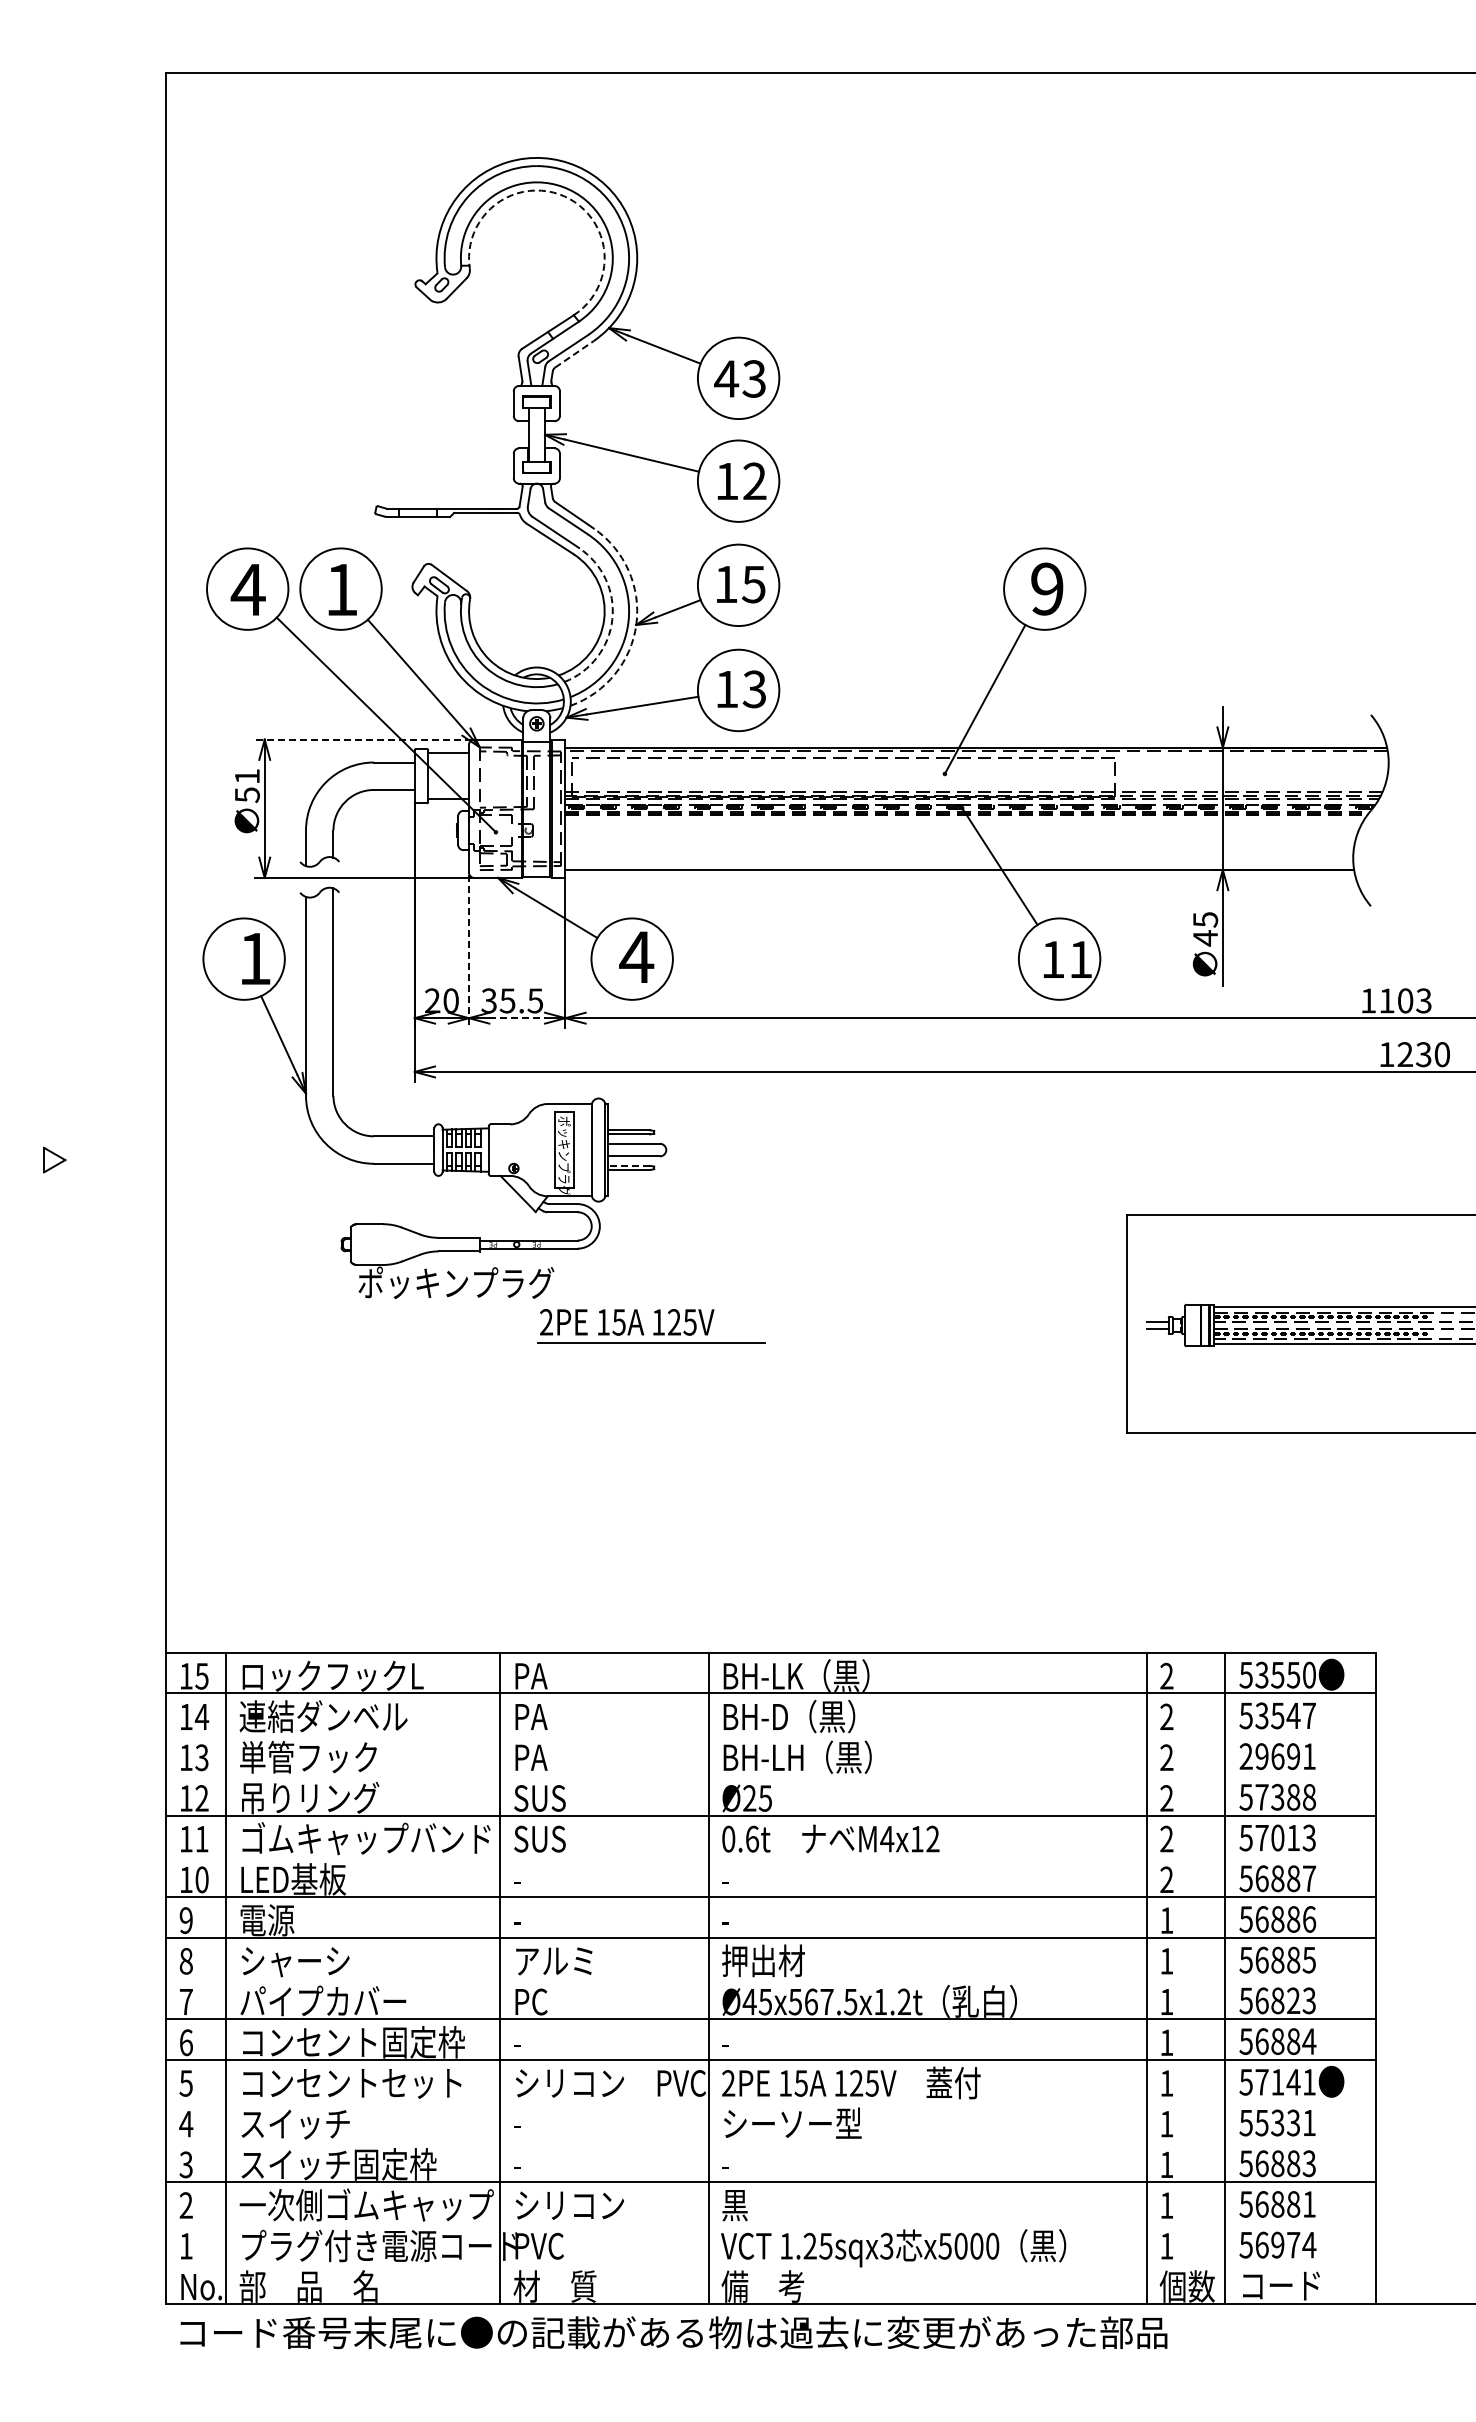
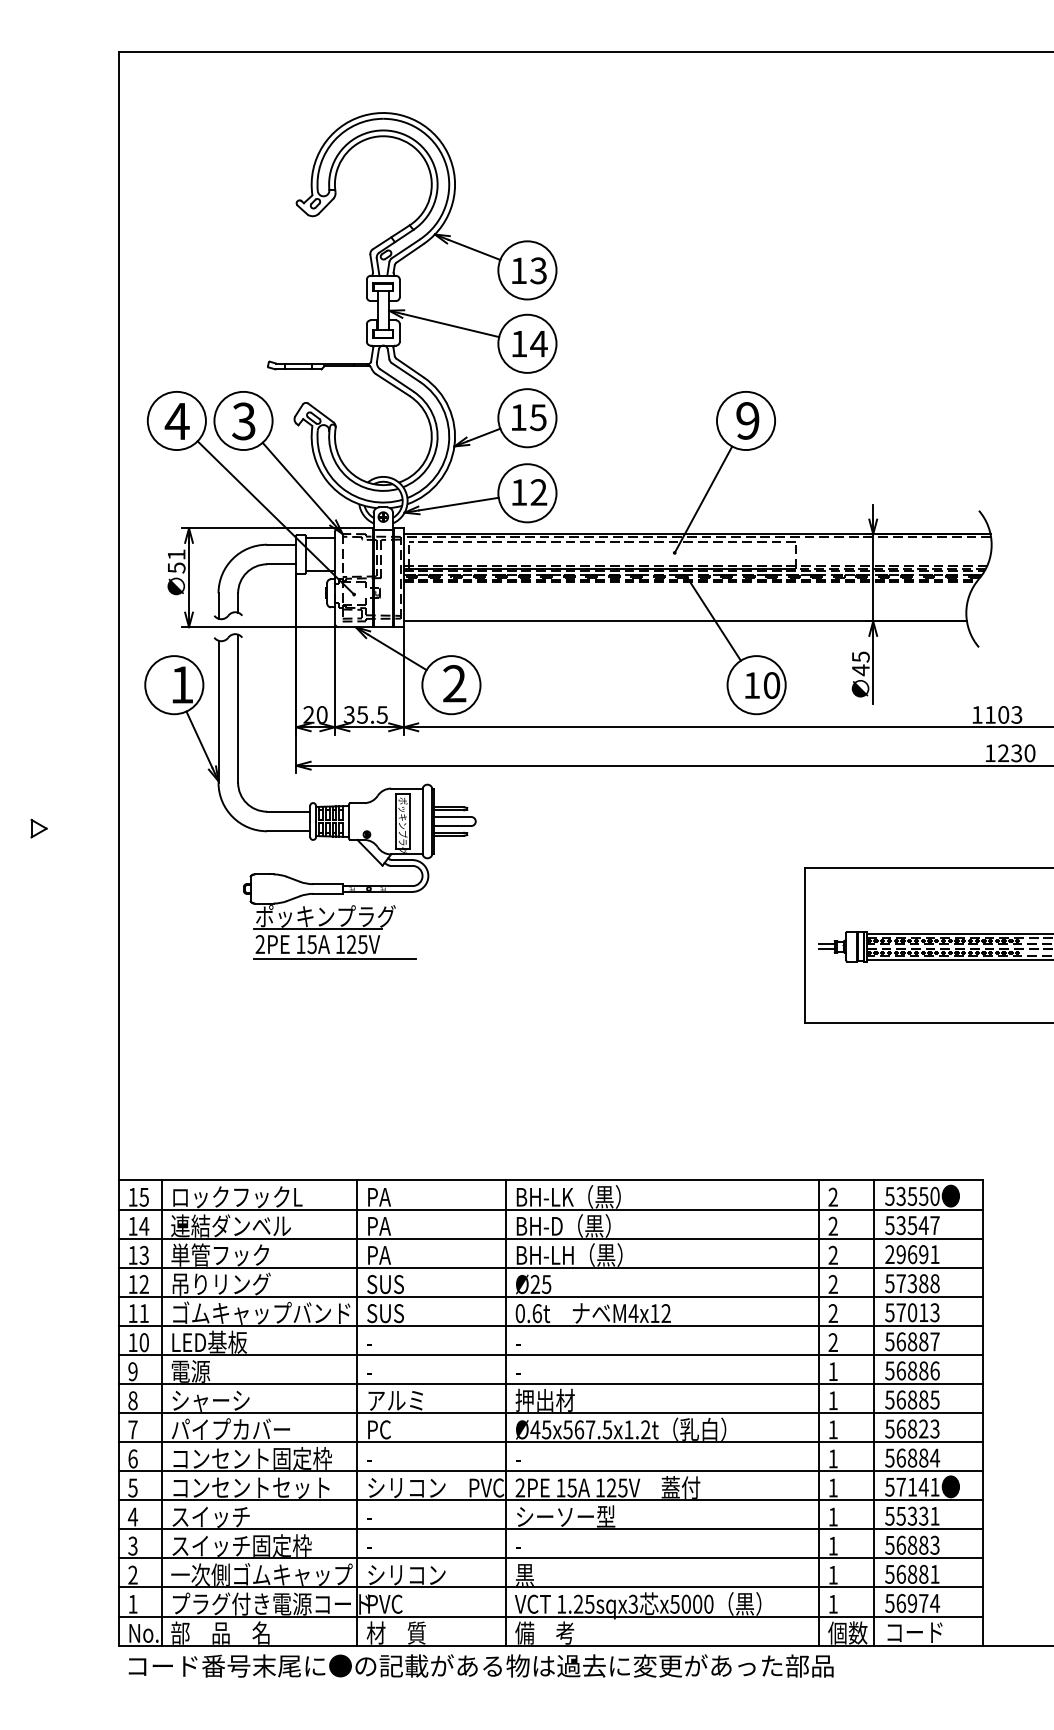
arc: (564, 196) -> (403, 140), dashed -> solid
line: (574, 354) -> (410, 253), dashed -> solid
text: (726, 378) -> (518, 270), 43 -> 13
text: (754, 480) -> (538, 343), 12 -> 14
text: (340, 589) -> (243, 421), 1 -> 3
arc: (612, 619) -> (437, 442), dashed -> solid
arc: (636, 624) -> (454, 446), dashed -> solid
text: (754, 689) -> (538, 492), 13 -> 12
line: (363, 739) -> (259, 528), dashed -> solid
line: (469, 951) -> (335, 679), dashed -> solid
text: (636, 956) -> (454, 683), 4 -> 2
text: (1080, 959) -> (771, 685), 11 -> 10
line: (517, 1018) -> (369, 727), dashed -> solid
line: (628, 1165) -> (448, 832), dashed -> solid
line: (445, 1301) -> (318, 929), added
part: (653, 1332) -> (336, 951), moved
line: (771, 1734) -> (550, 1238), added
line: (771, 1774) -> (550, 1267), added
line: (771, 1856) -> (550, 1325), added
line: (771, 1978) -> (550, 1413), added
line: (771, 2100) -> (550, 1500), added
line: (771, 2141) -> (550, 1529), added
line: (771, 2222) -> (550, 1587), added
line: (771, 2263) -> (550, 1616), added

